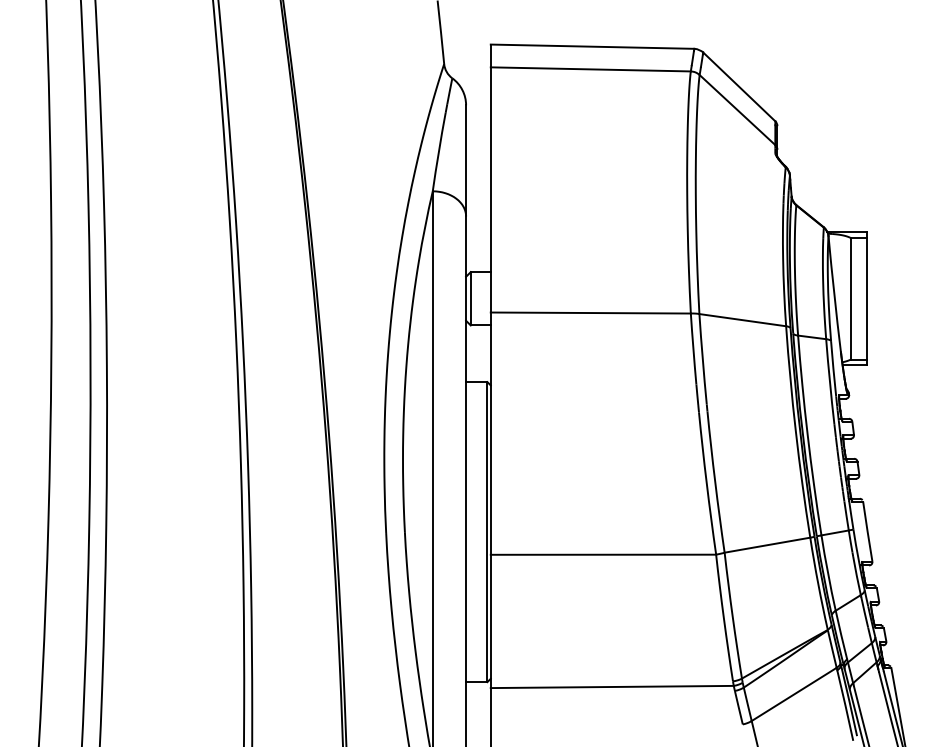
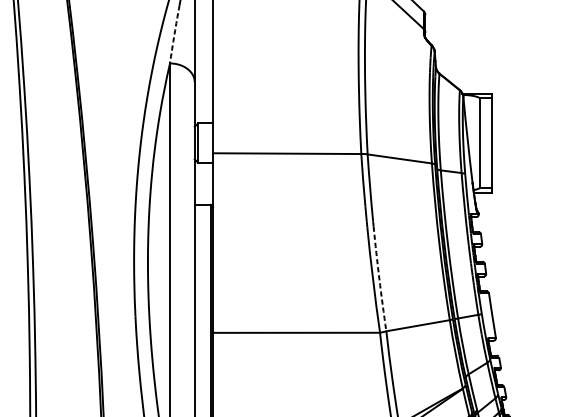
arc: (438, 152) -> (174, 34), solid -> dashed
arc: (715, 482) -> (379, 279), solid -> dashed

